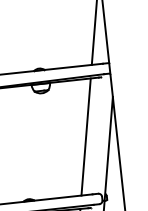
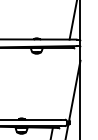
line: (86, 136) -> (61, 83), removed

